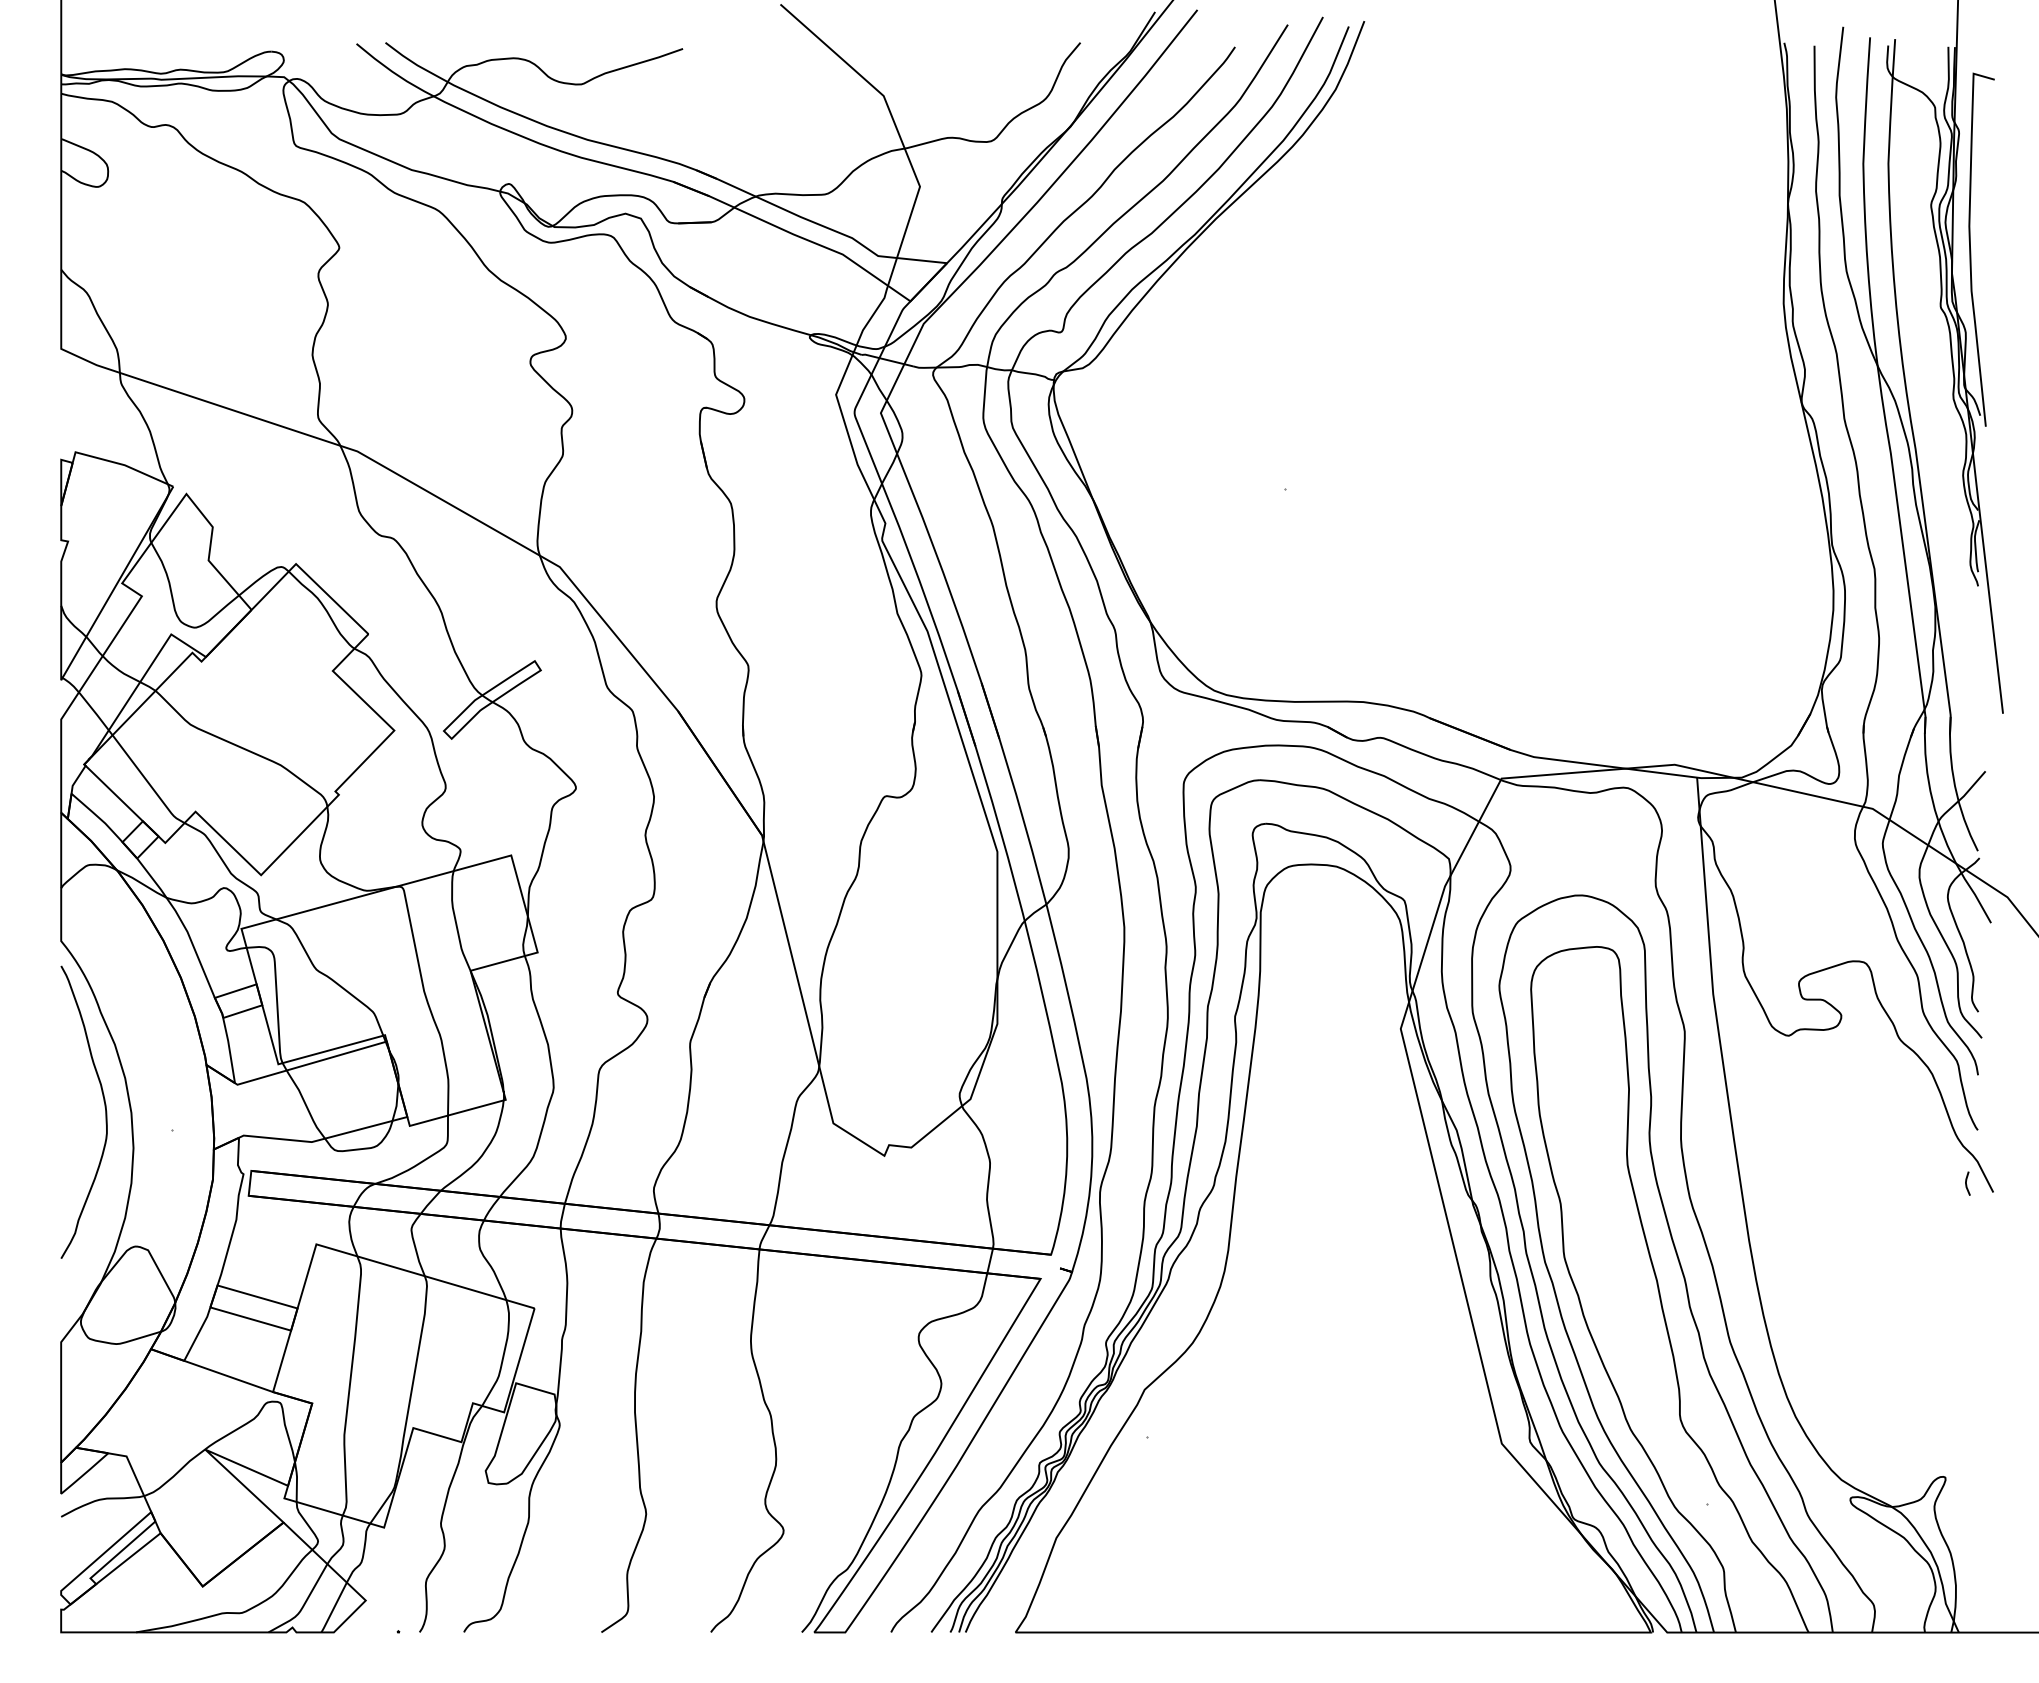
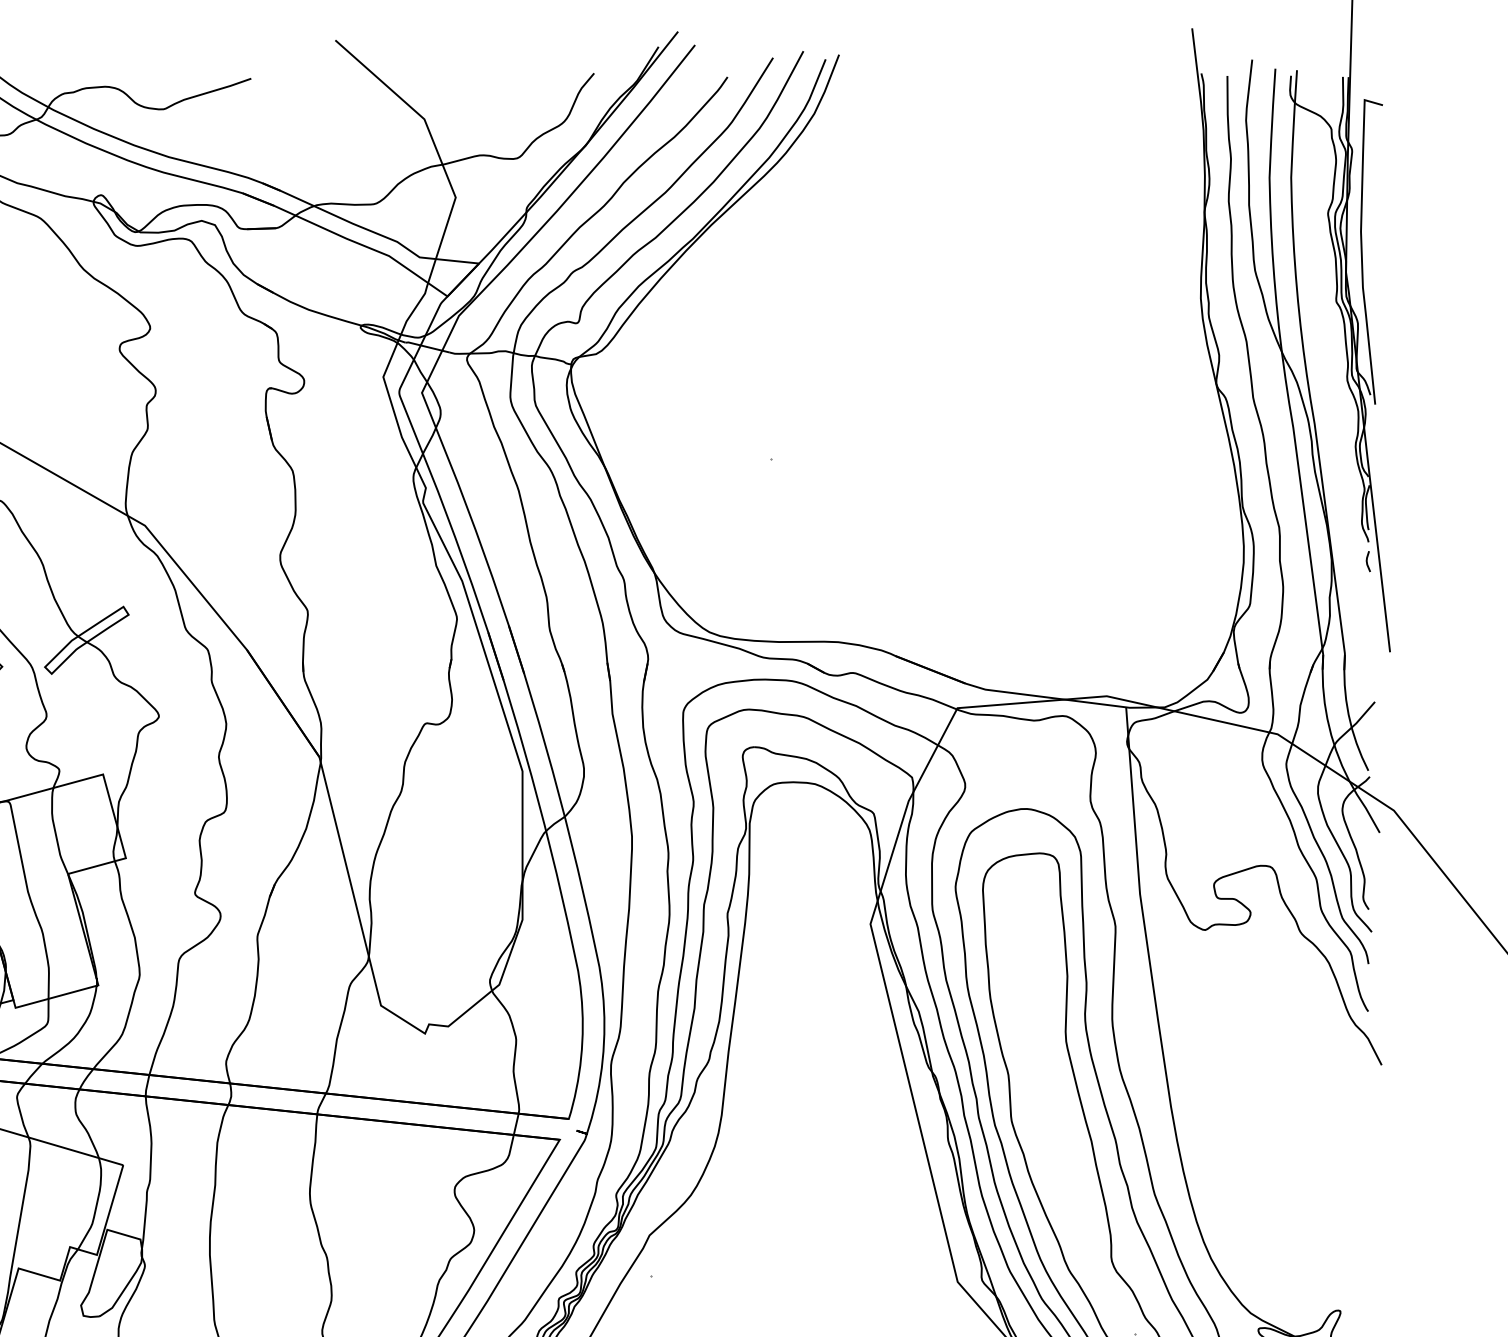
line: (1966, 1183) -> (1367, 561), moved

